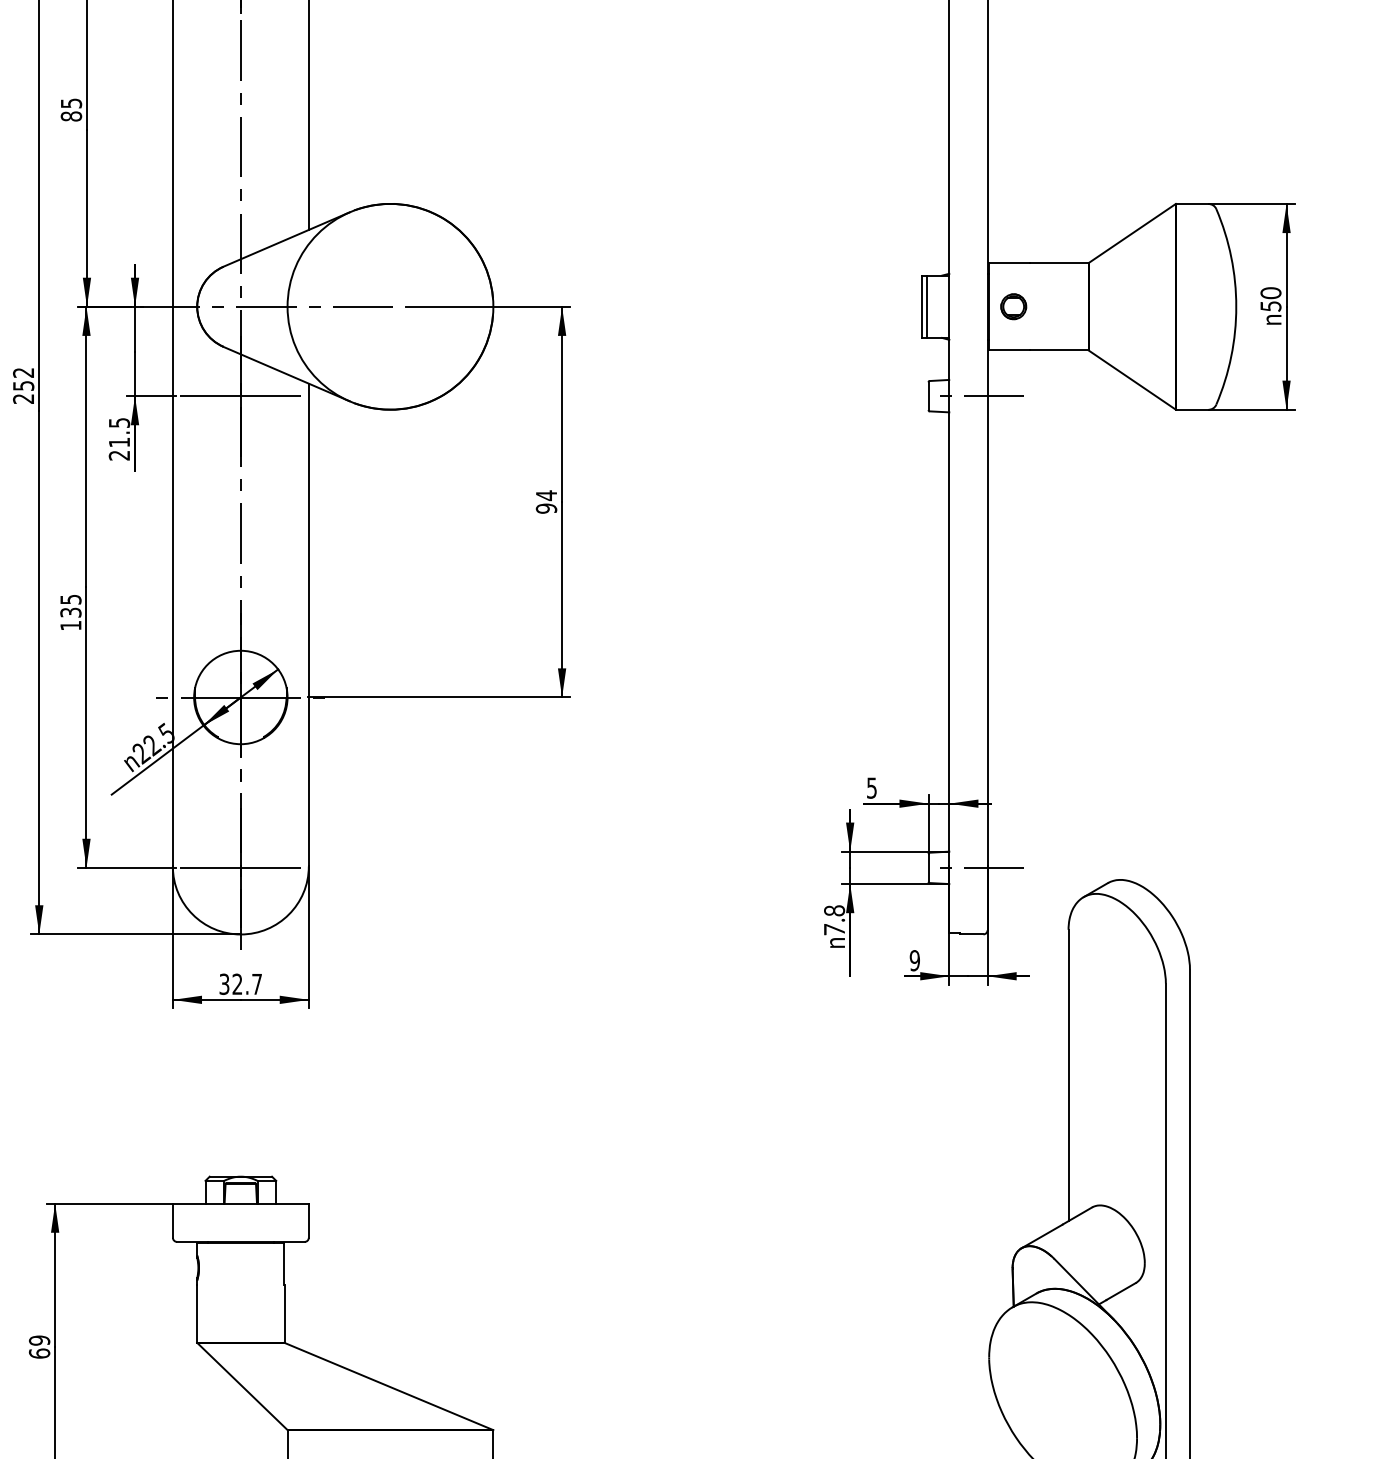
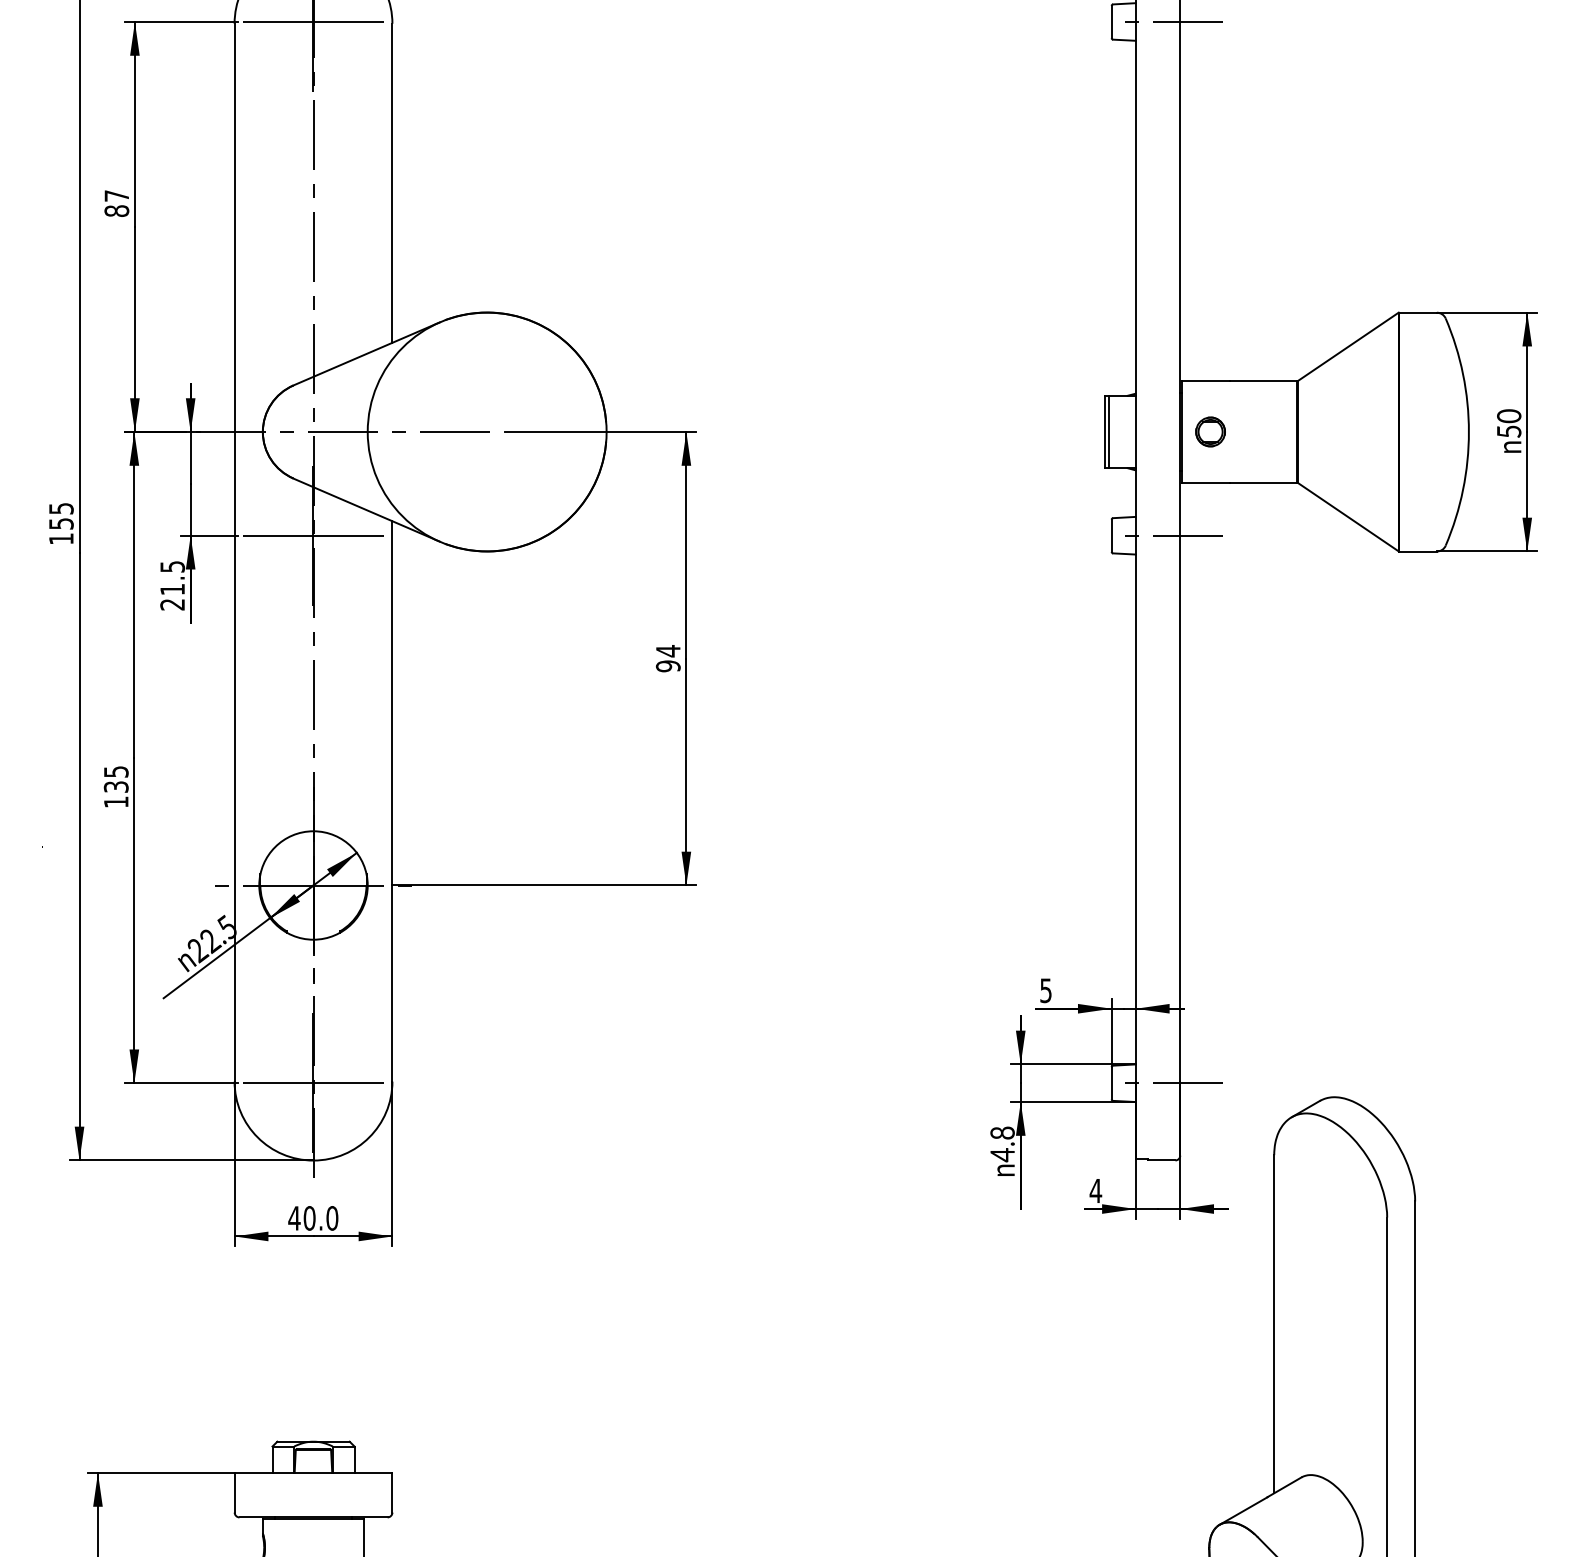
text: (71, 103) -> (116, 196), 85 -> 87
text: (23, 385) -> (61, 523), 252 -> 155
text: (834, 929) -> (1002, 1154), 7.8 -> 4.8
text: (914, 960) -> (1095, 1190), 9 -> 4
text: (240, 983) -> (313, 1217), 32.7 -> 40.0

